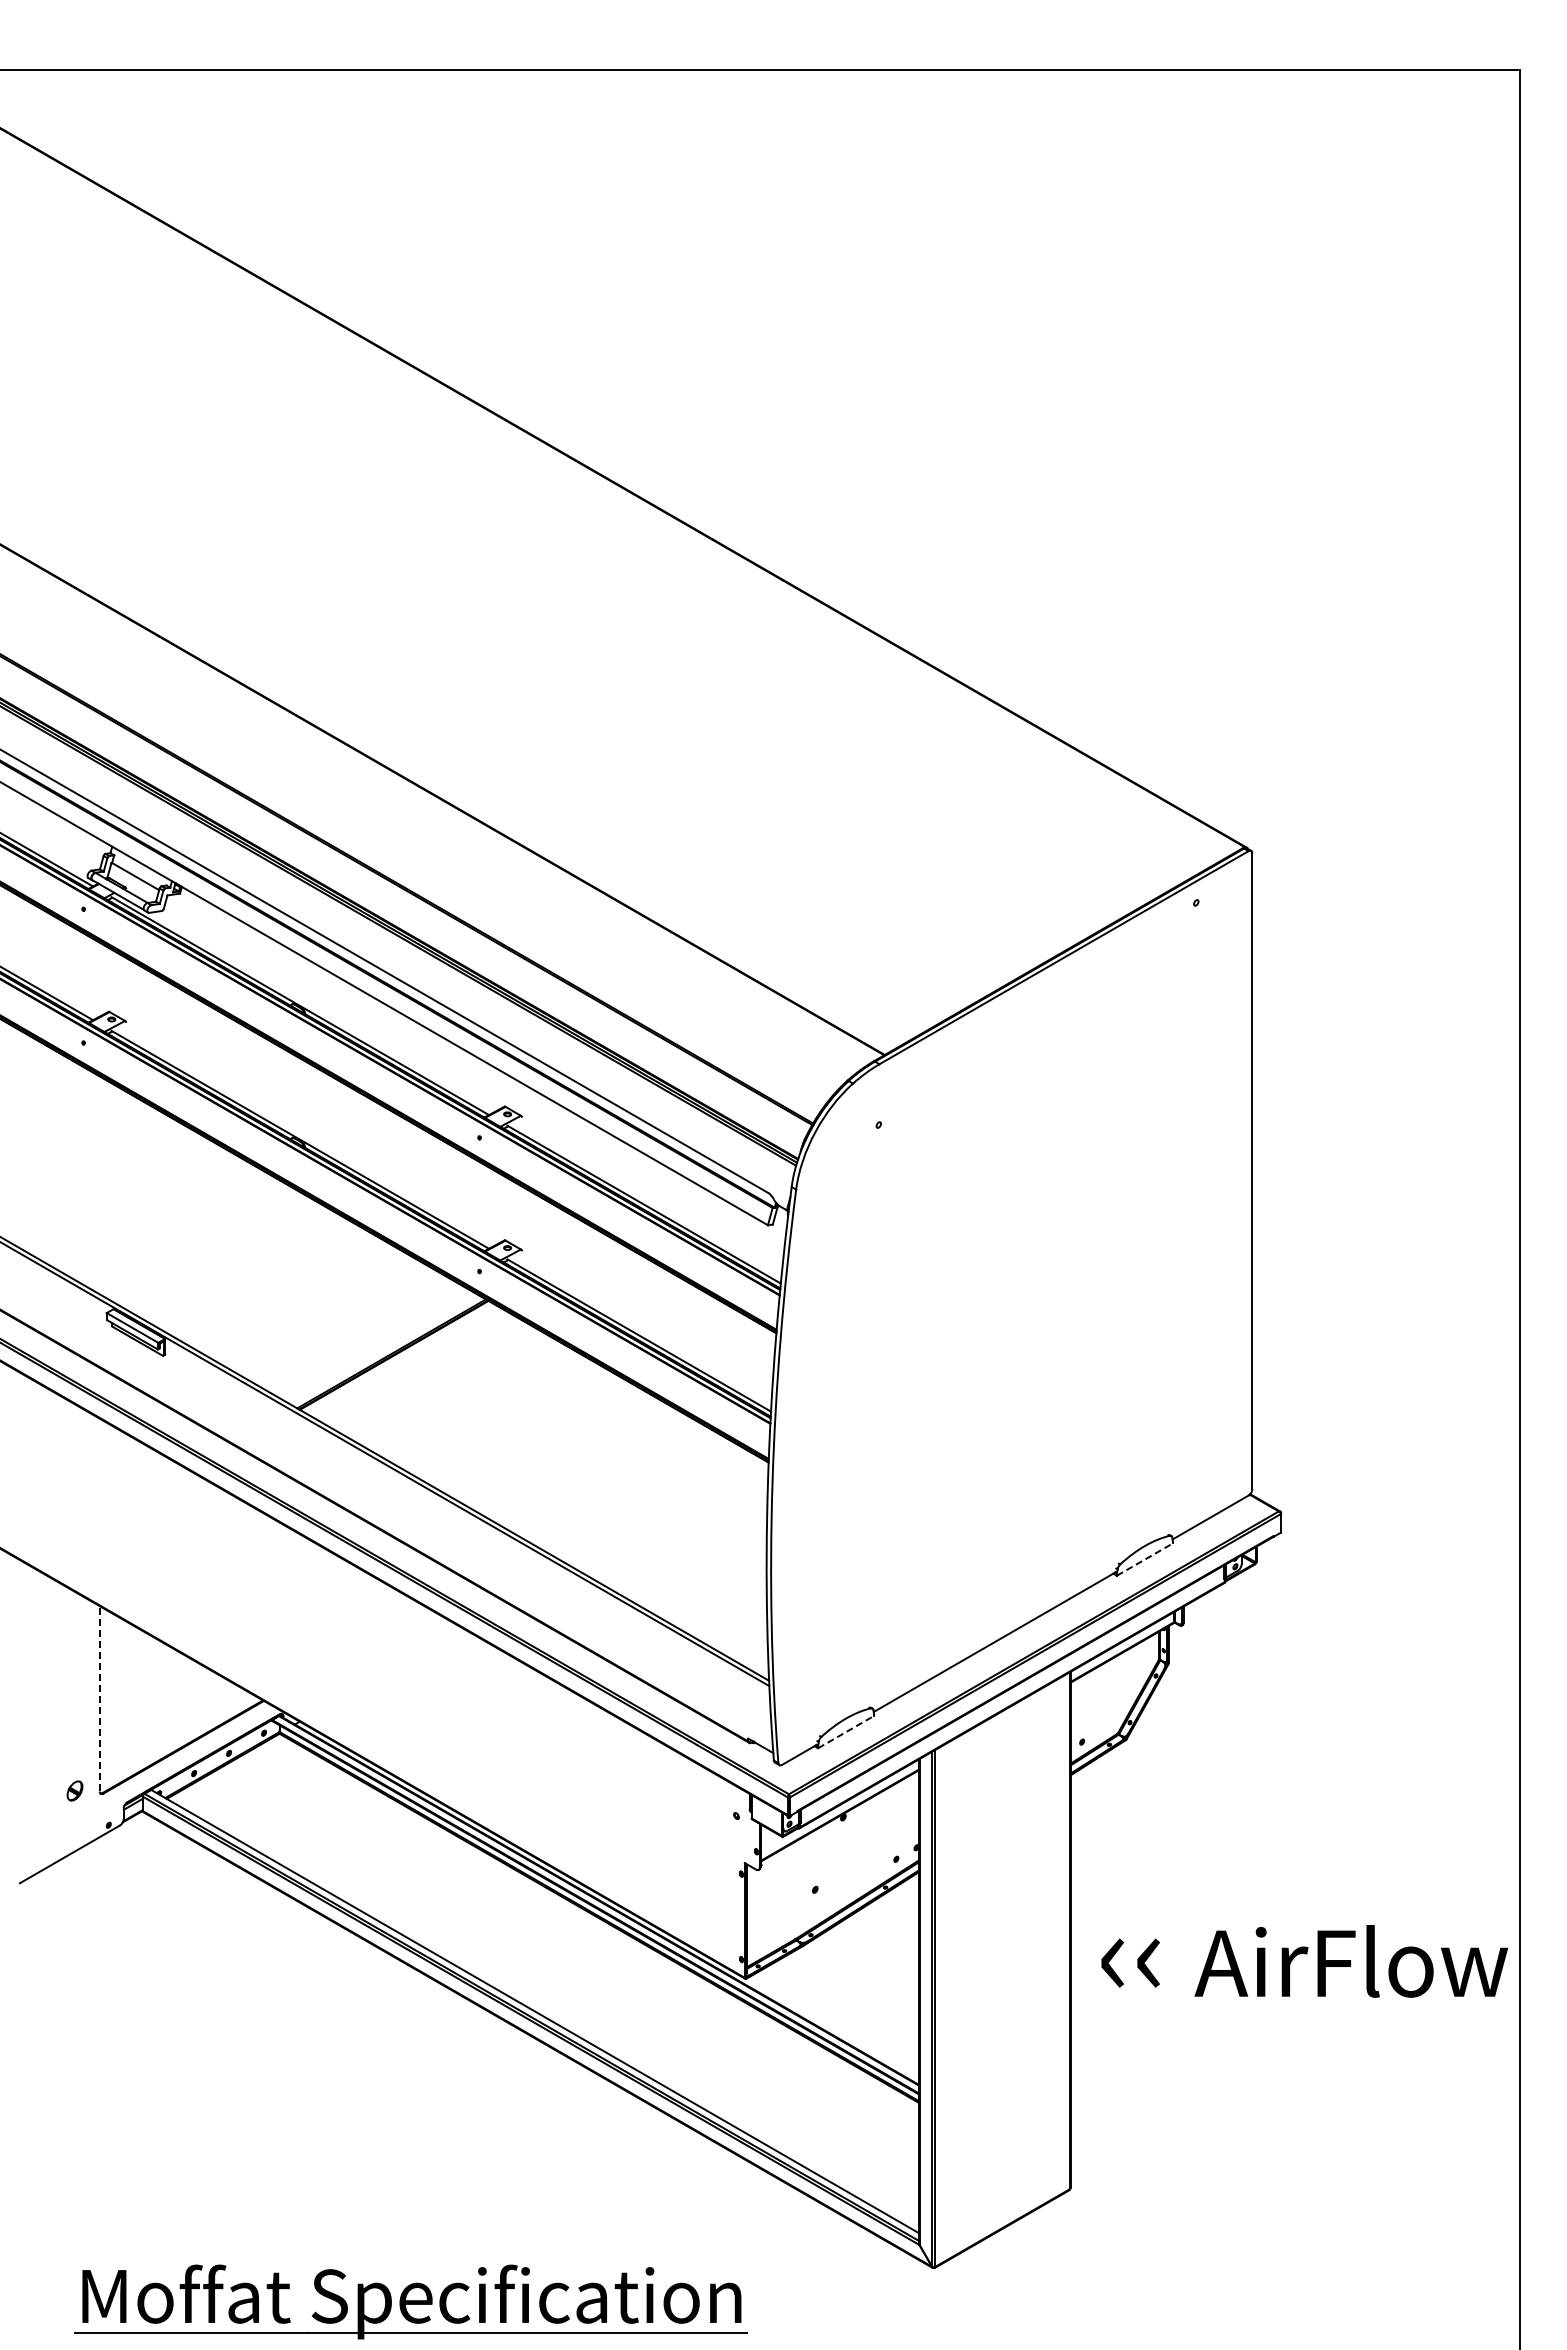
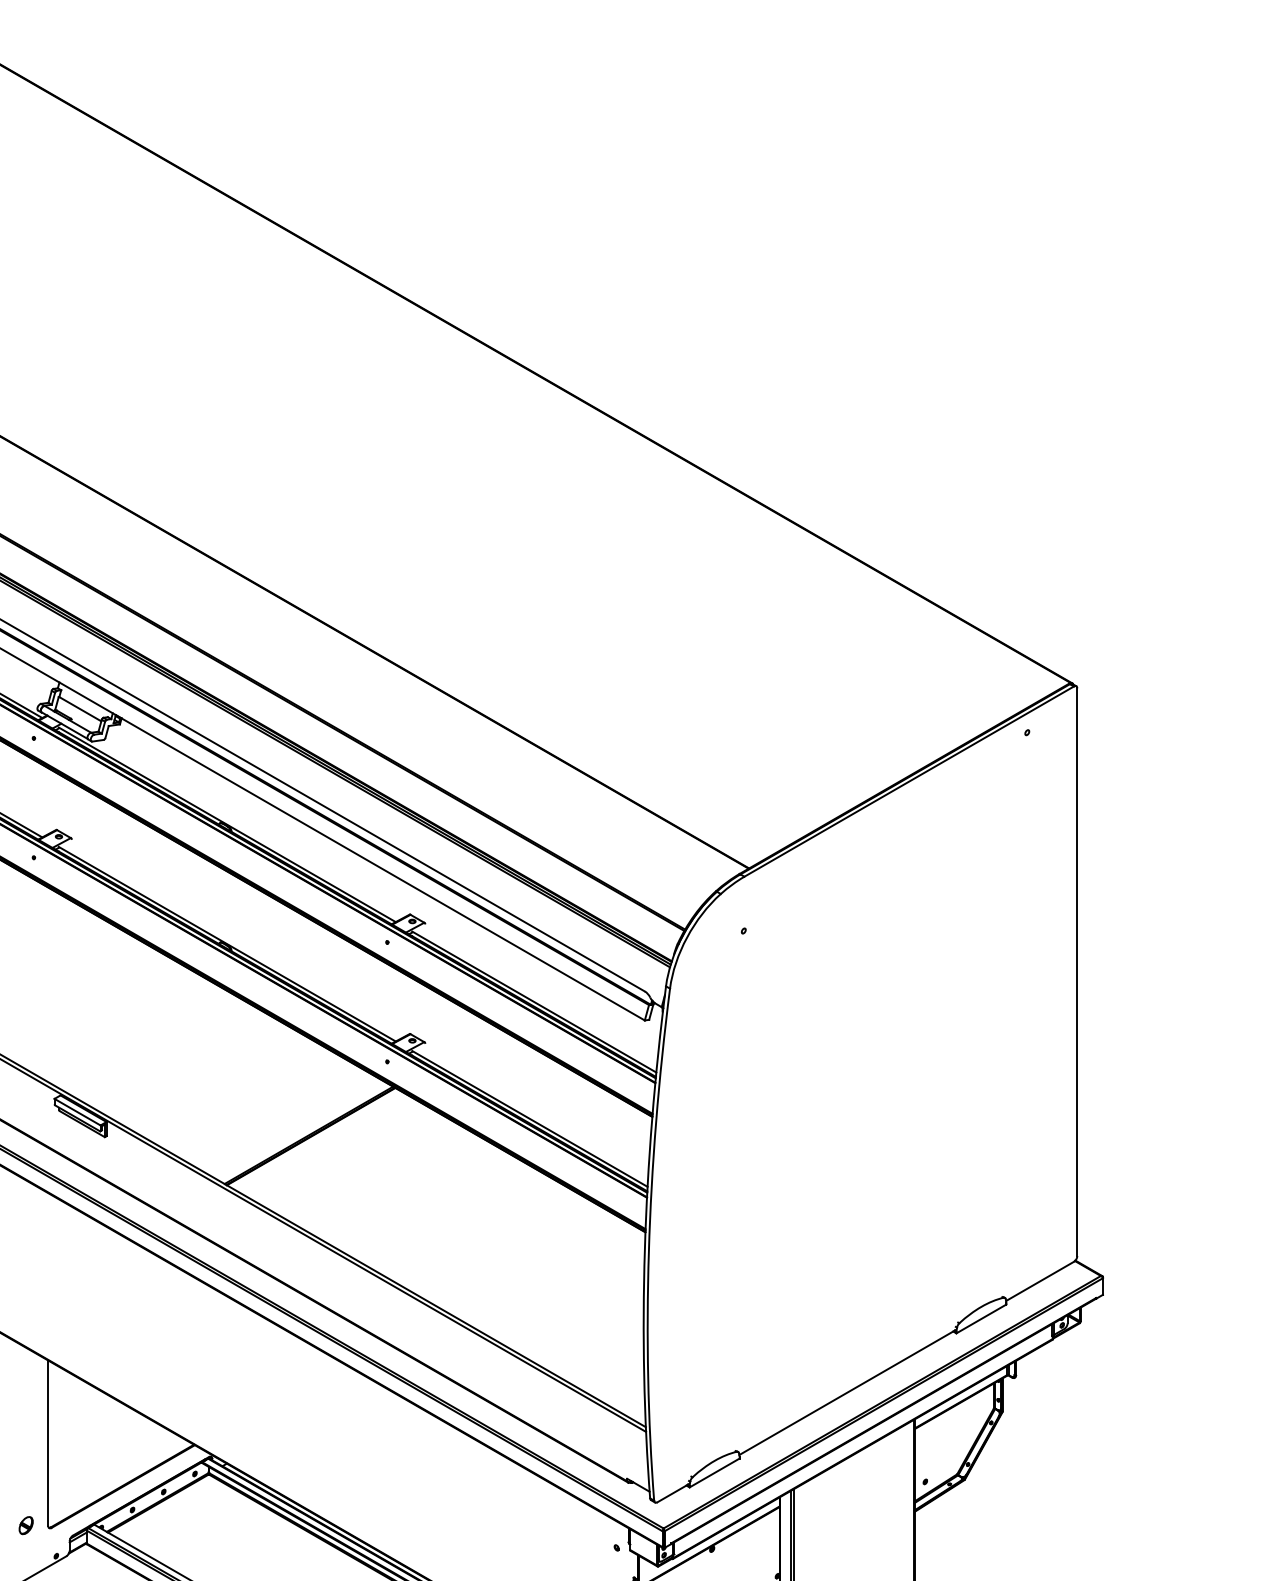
line: (1145, 1559) -> (981, 1318), dashed -> solid
line: (99, 1698) -> (48, 1442), dashed -> solid
line: (846, 1731) -> (714, 1472), dashed -> solid

